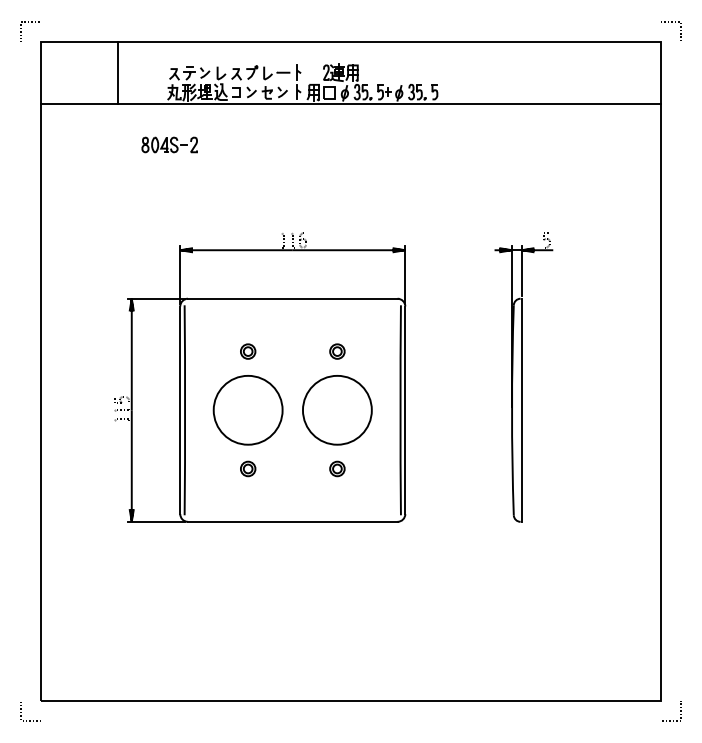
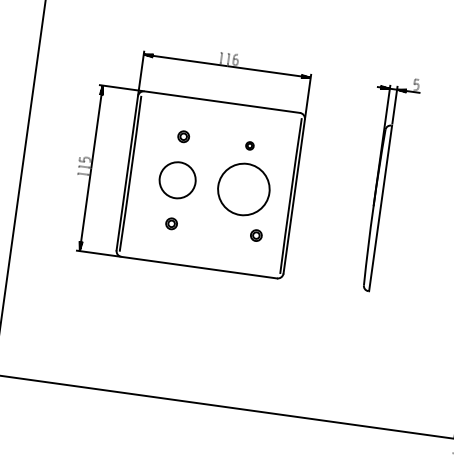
part: (337, 351) -> (249, 145), size x0.7
circle: (247, 409) -> (177, 179), size x0.7
part: (337, 468) -> (256, 235), moved

